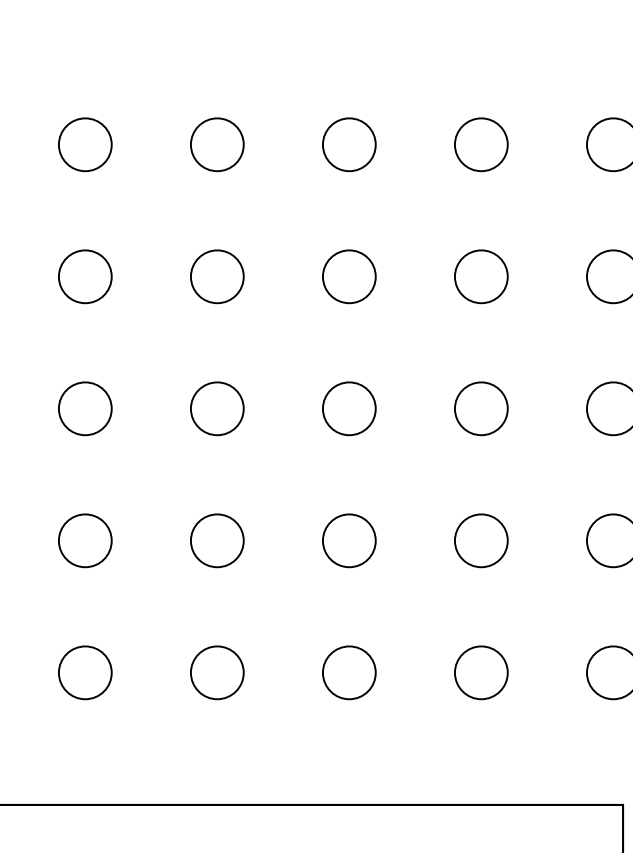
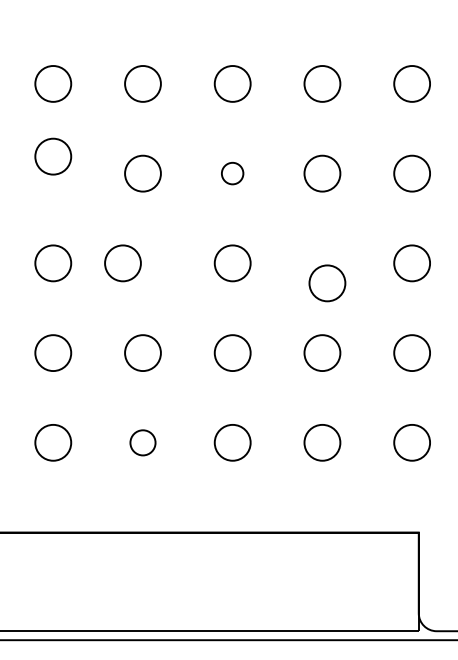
part: (85, 276) -> (53, 156), moved
part: (349, 276) -> (232, 173), size x0.6
part: (216, 408) -> (122, 263), moved
part: (481, 408) -> (327, 283), moved
part: (216, 672) -> (142, 442), size x0.7

